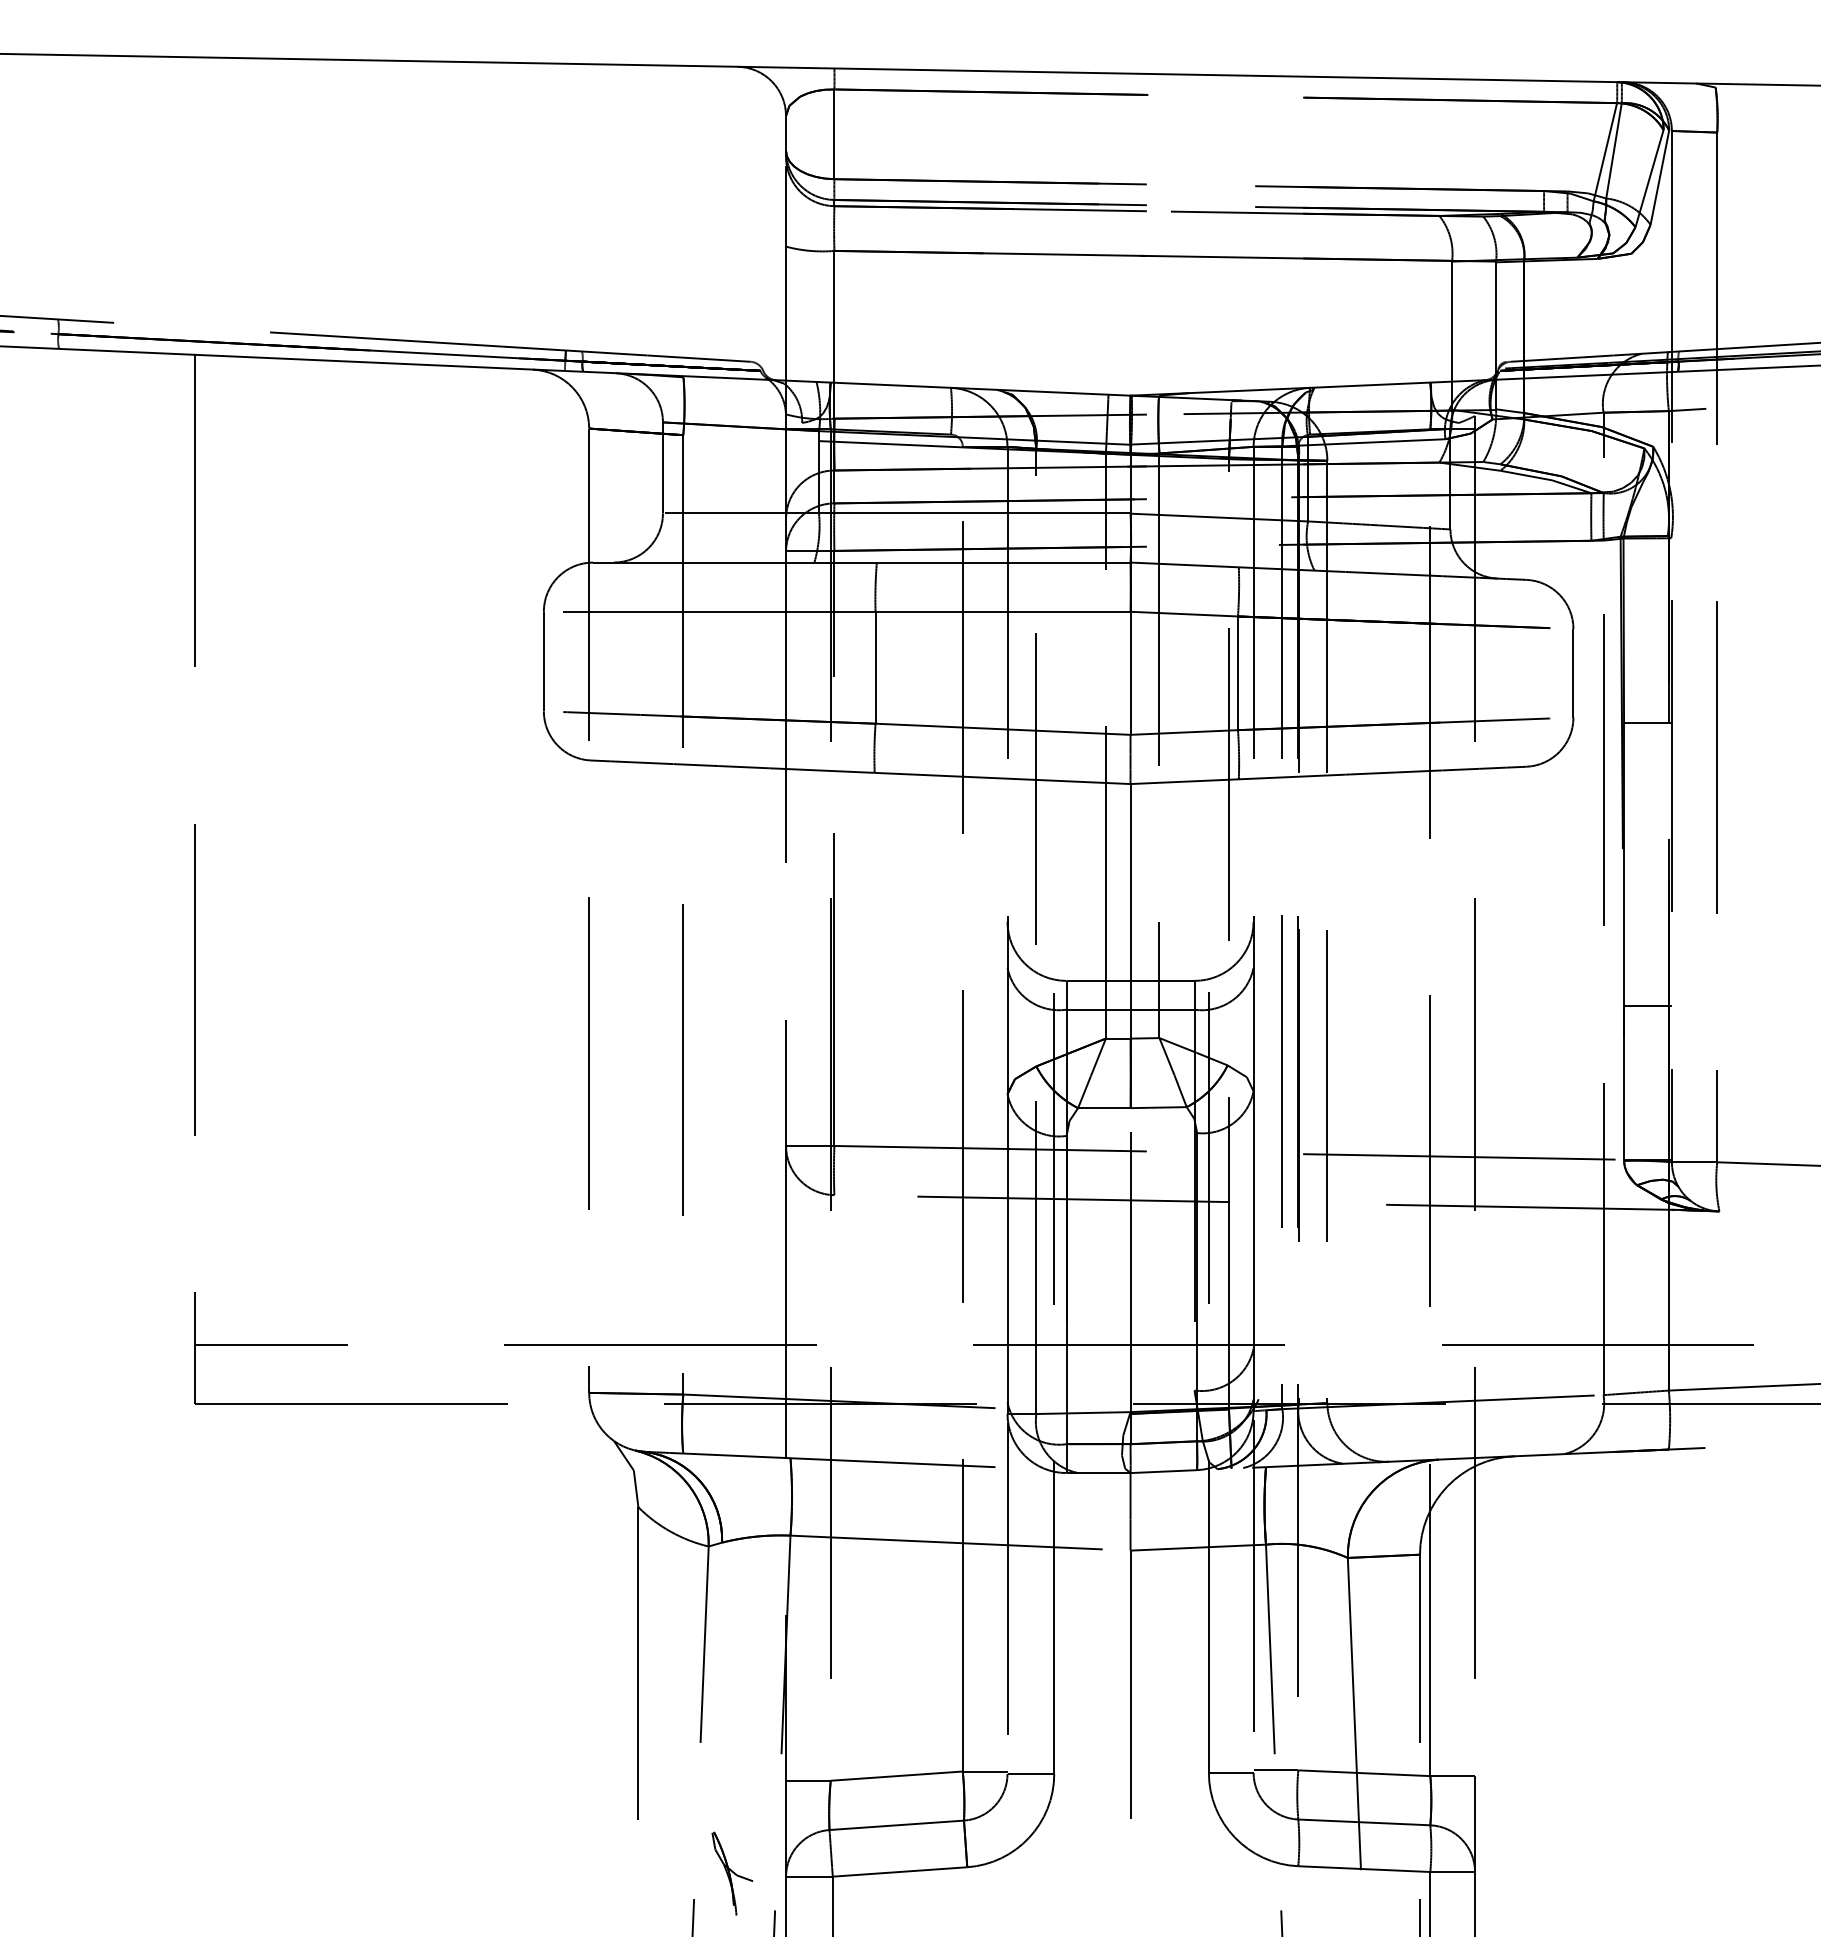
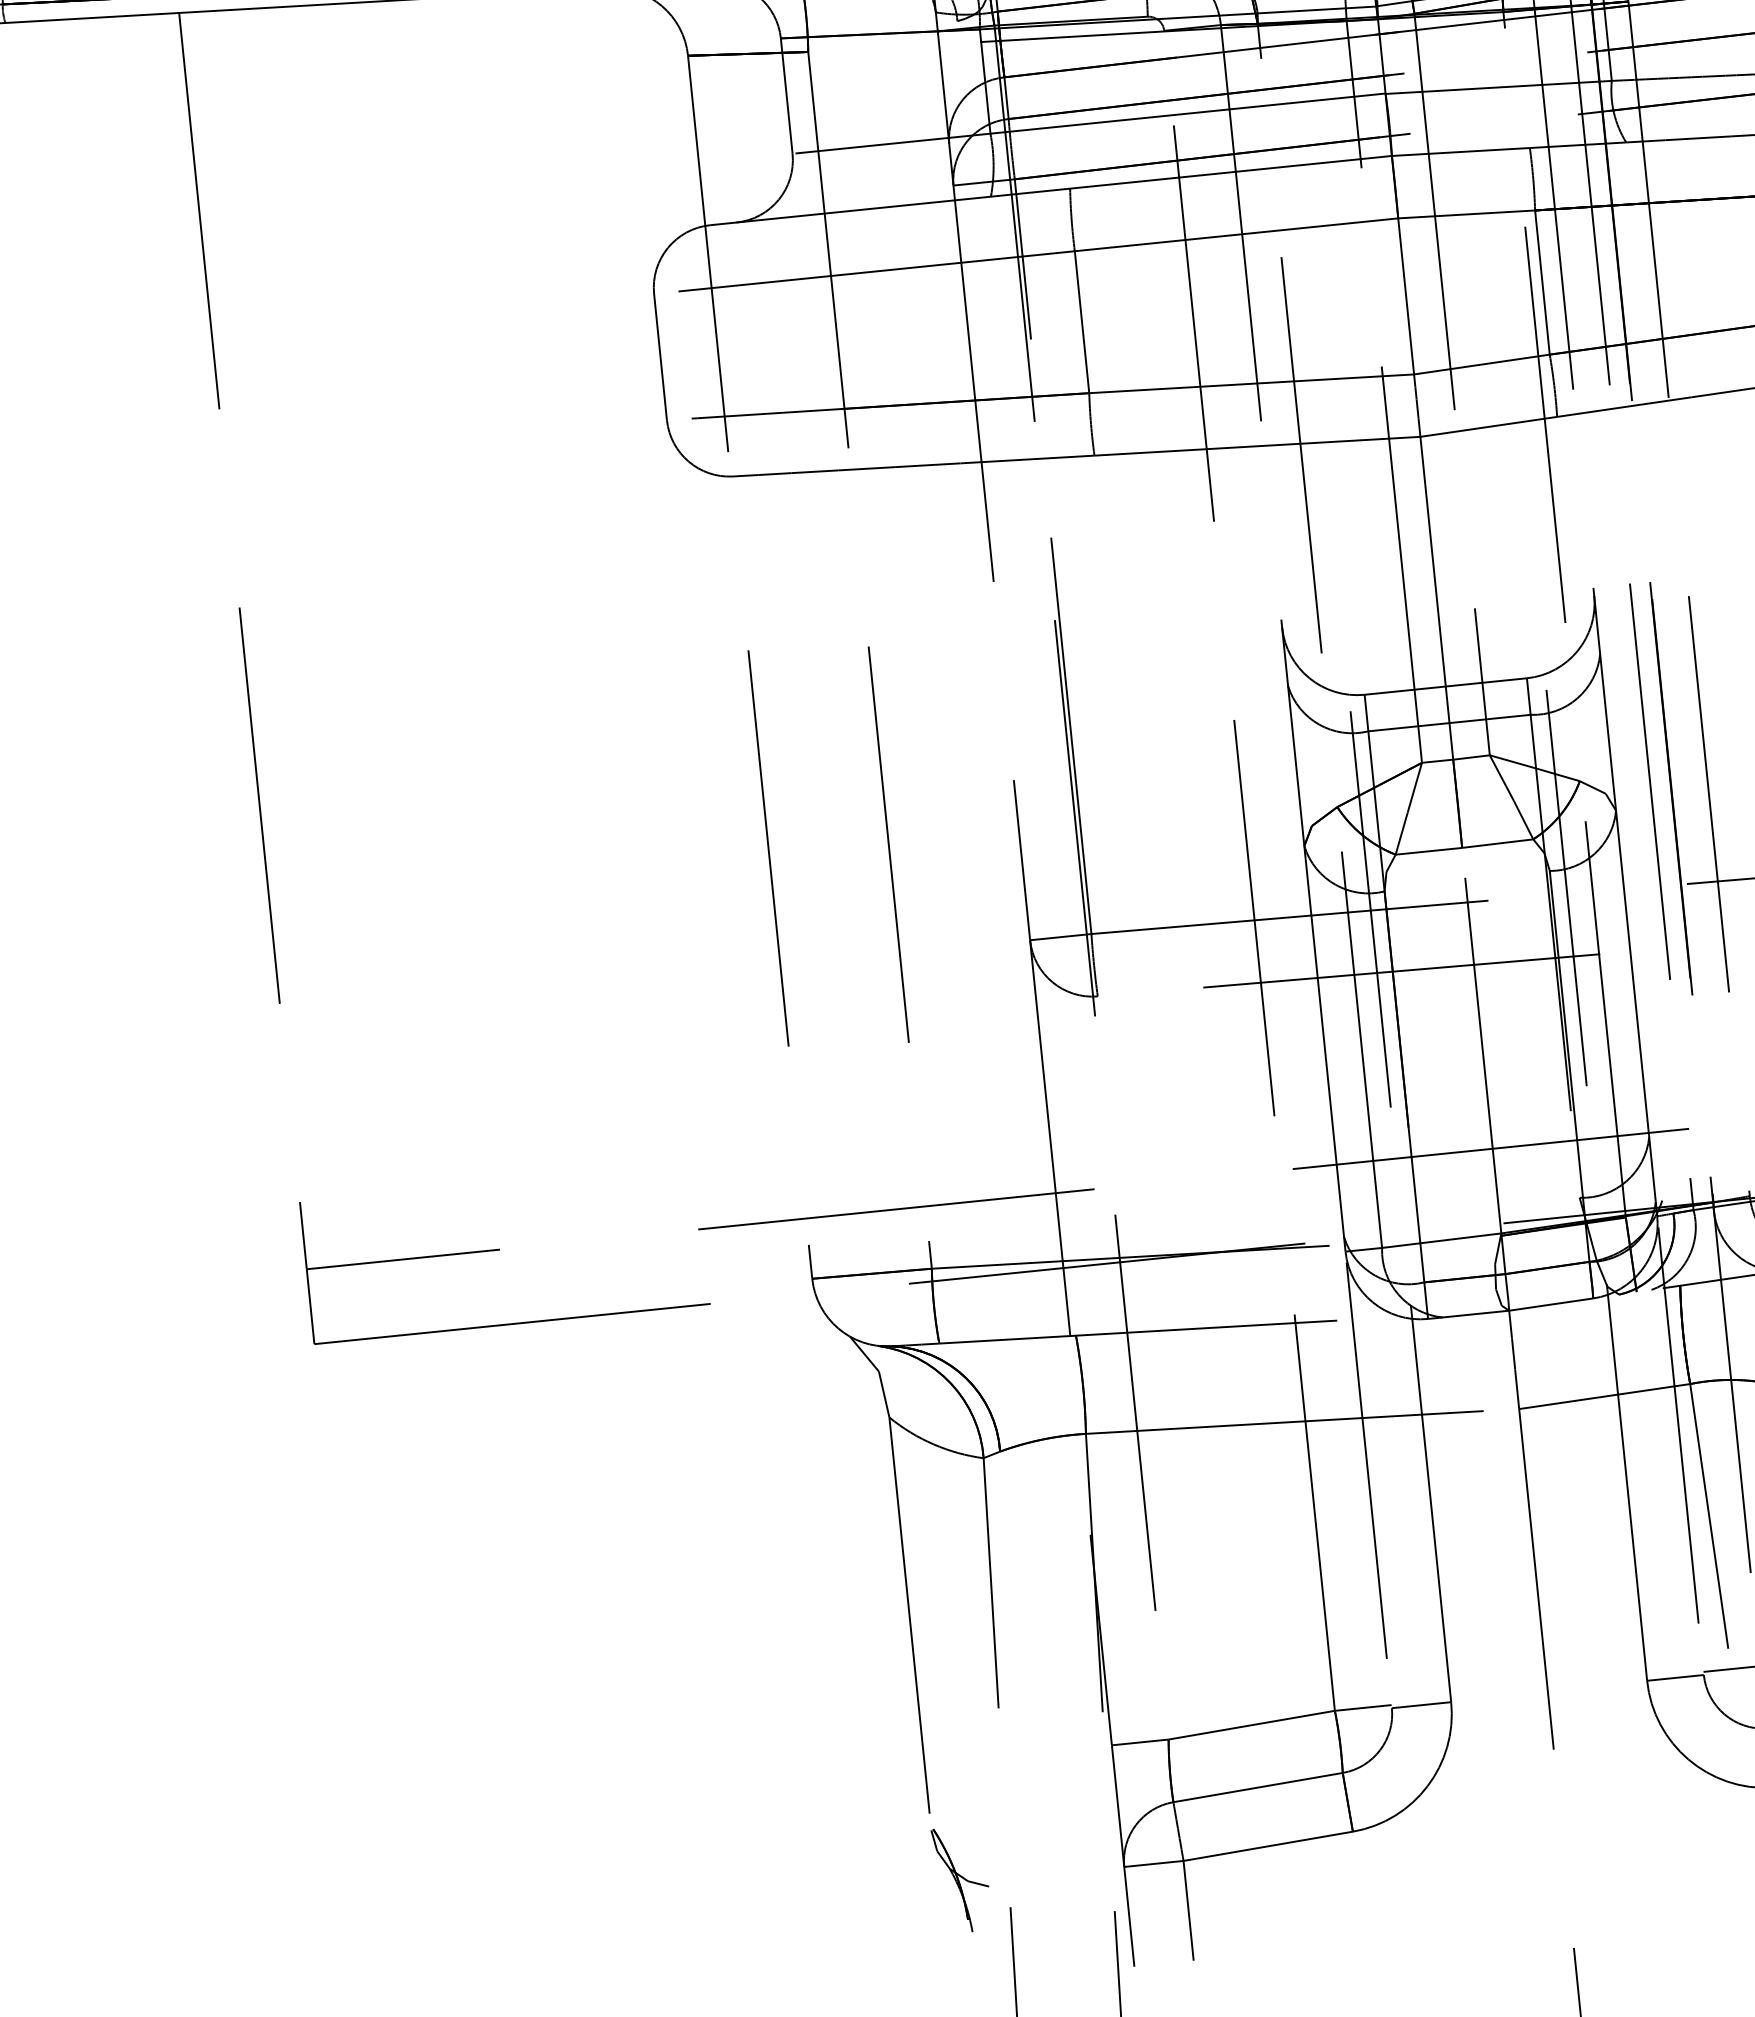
part: (732, 1873) -> (962, 1879), moved

